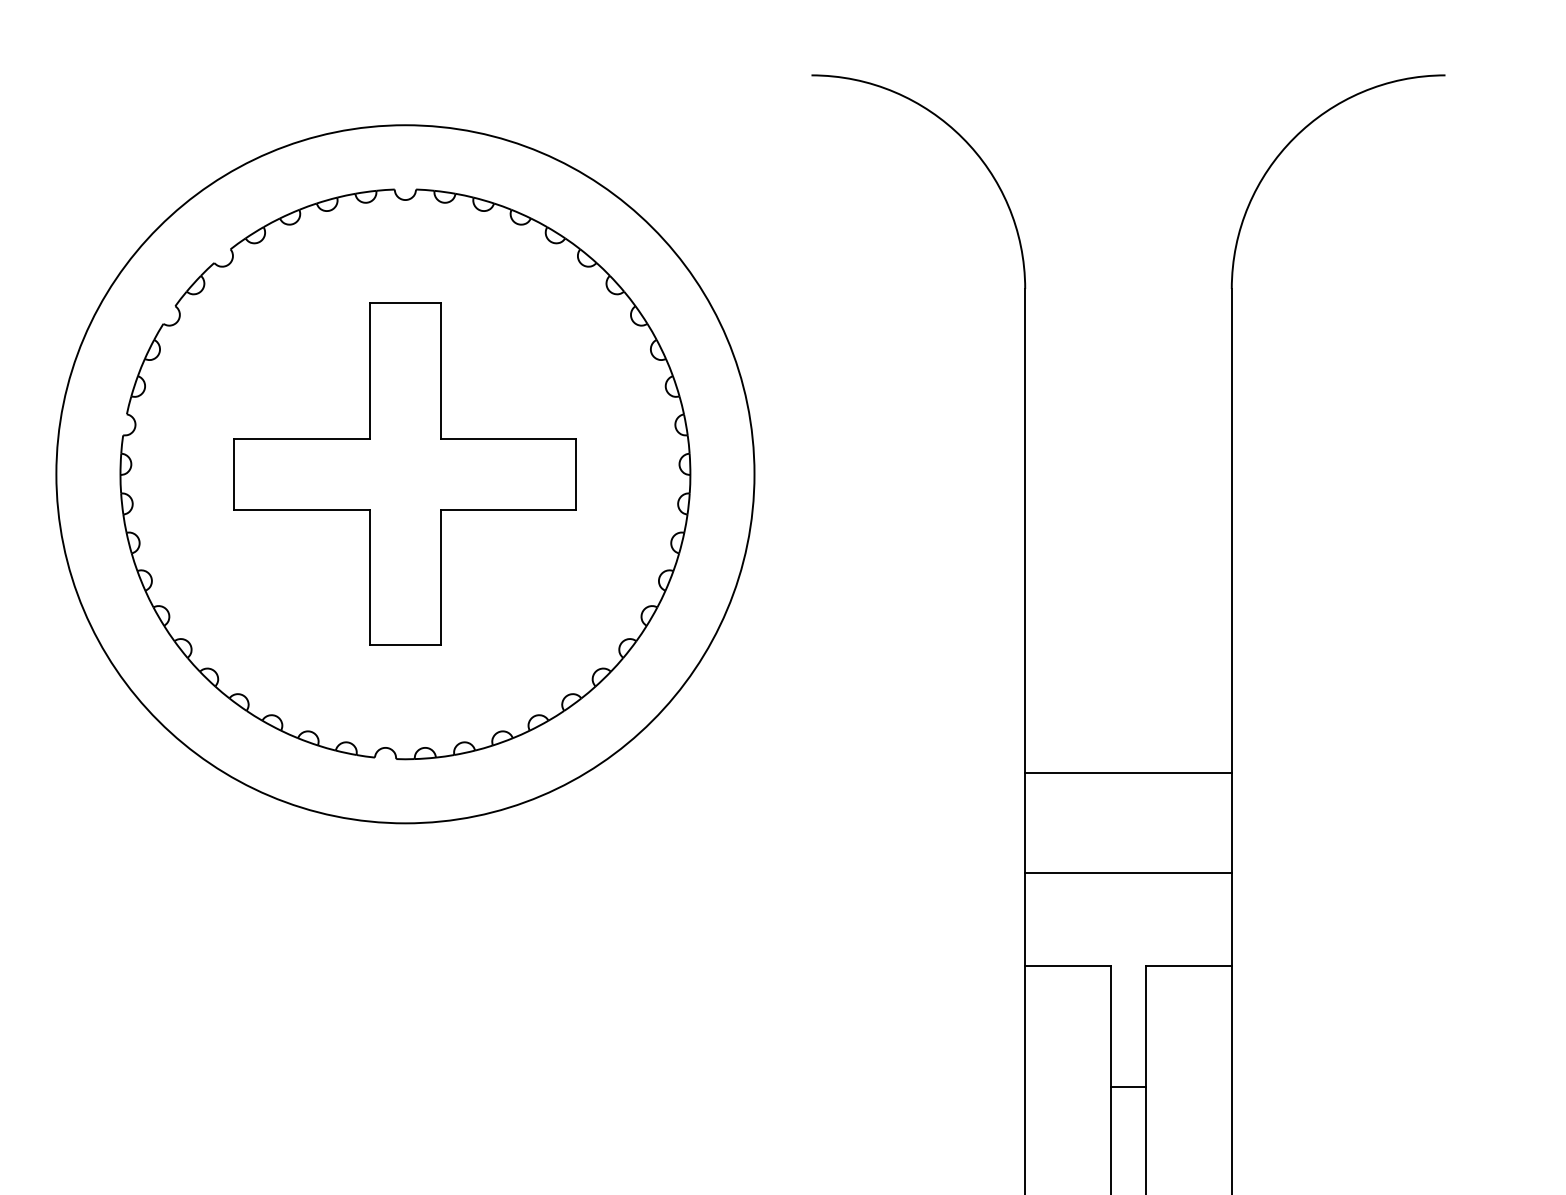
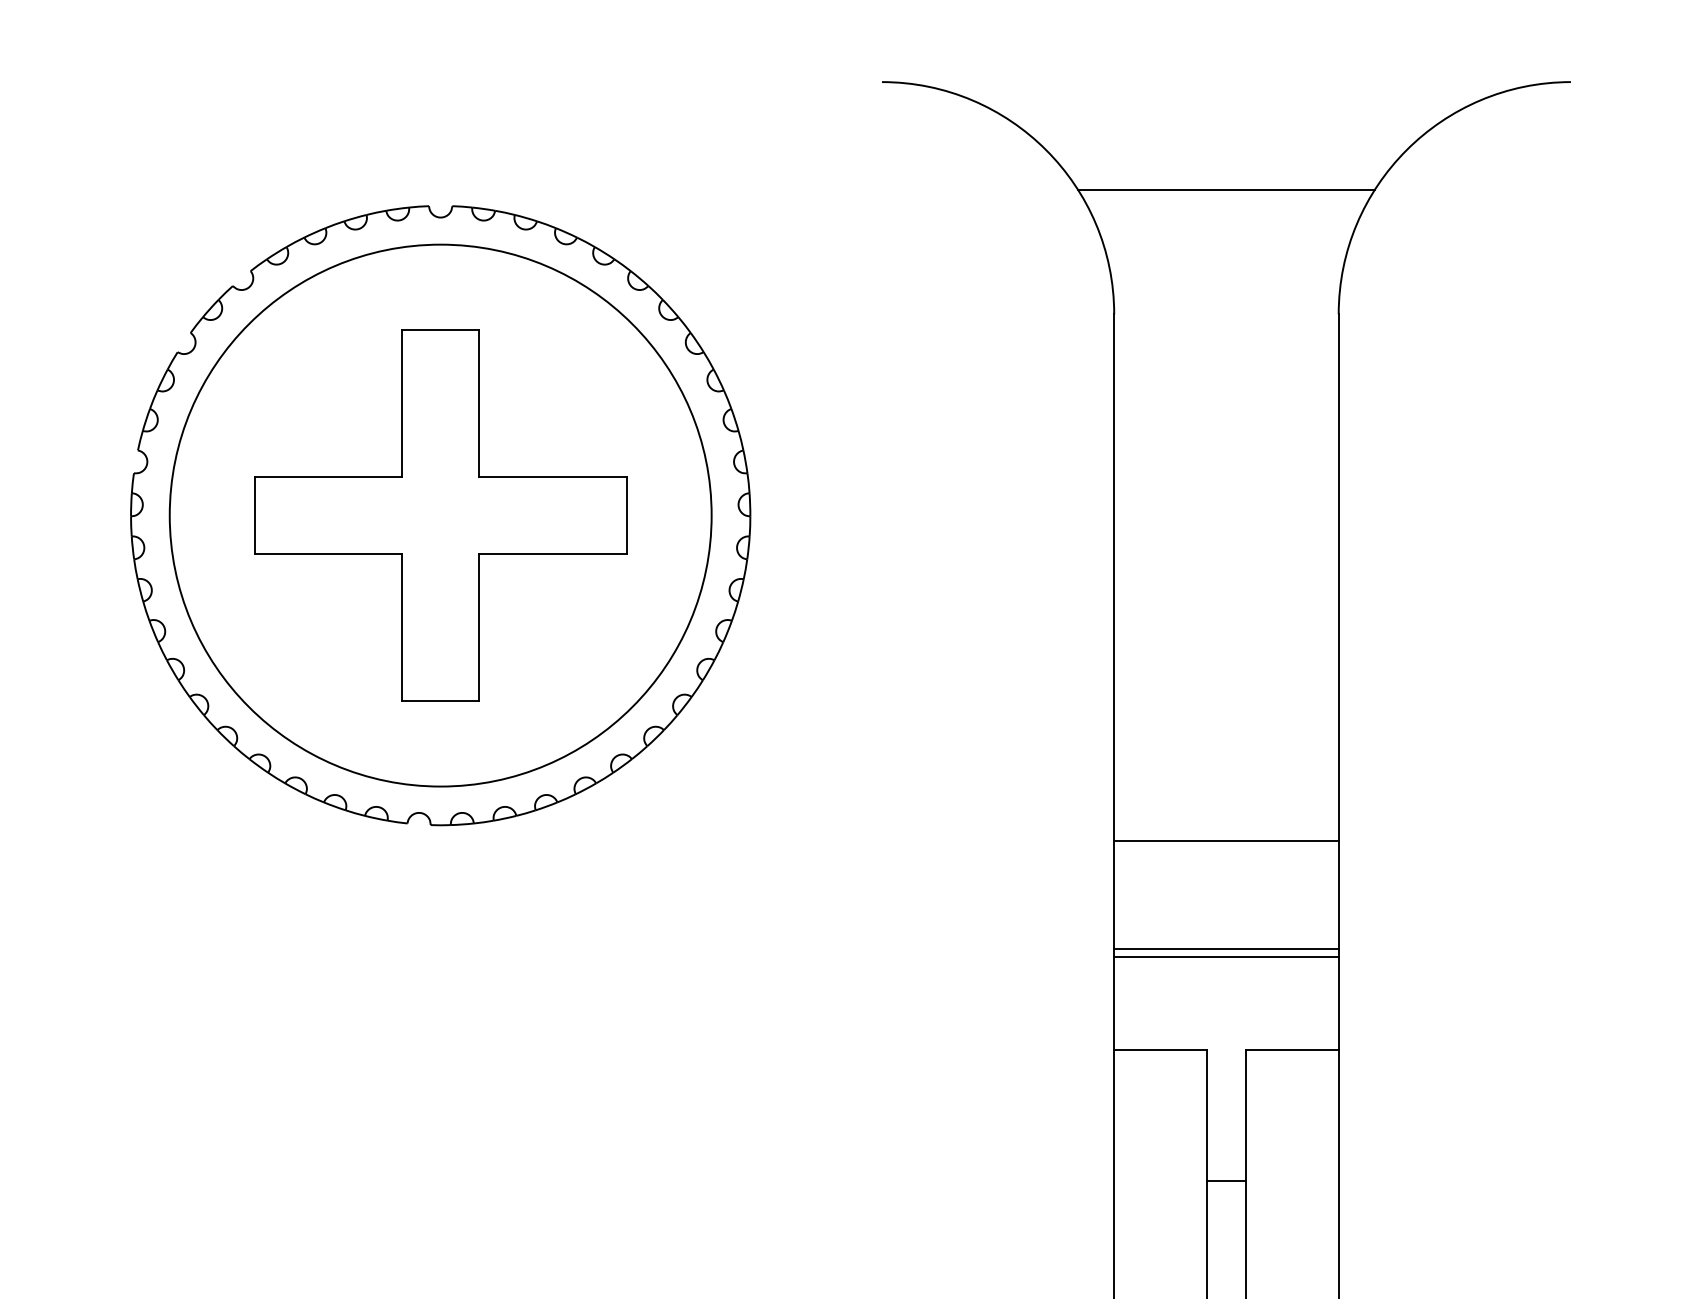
line: (1128, 175) -> (1226, 190), added
circle: (405, 474) -> (440, 515), size x0.71
line: (1128, 880) -> (1226, 956), added

